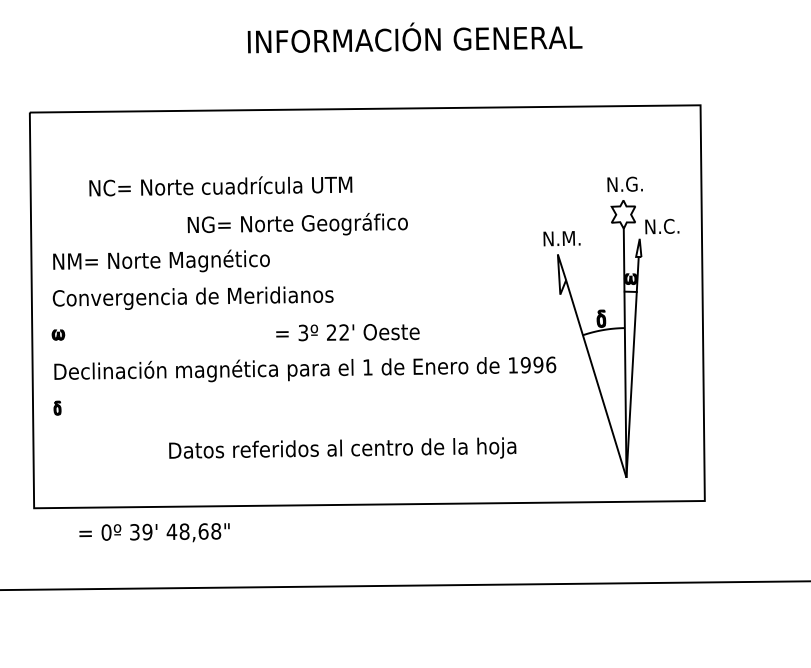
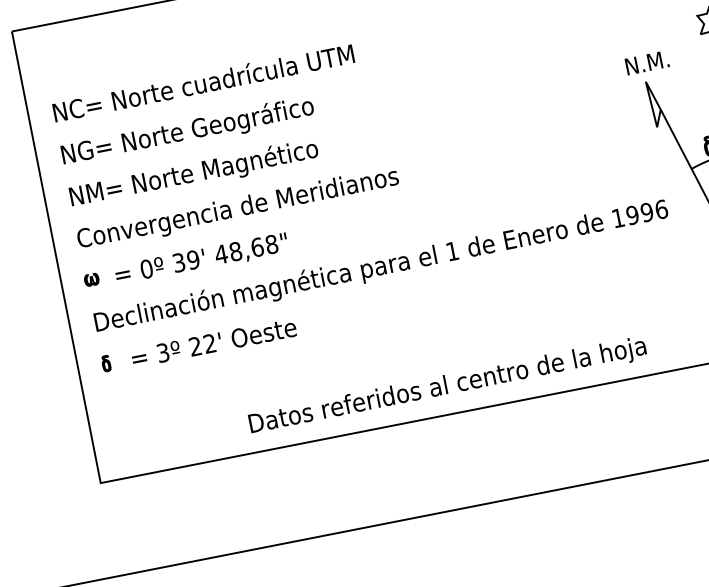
text: (220, 186) -> (203, 83), moved
text: (297, 224) -> (187, 131), moved
text: (347, 332) -> (213, 343), moved
text: (342, 447) -> (447, 383), moved
text: (154, 532) -> (201, 258), moved

